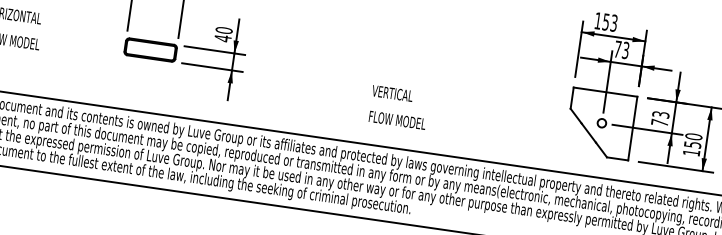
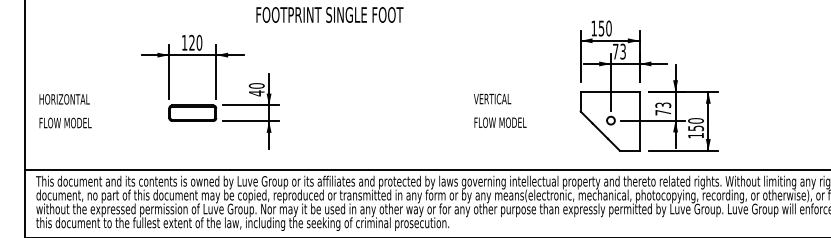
text: (613, 23) -> (608, 28), 153 -> 150
text: (399, 107) -> (500, 110), moved

